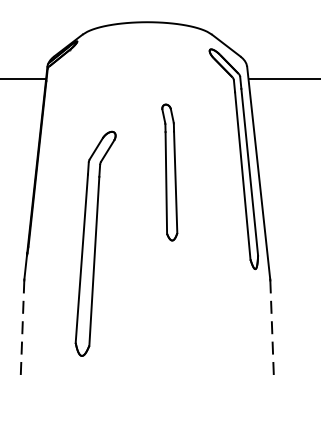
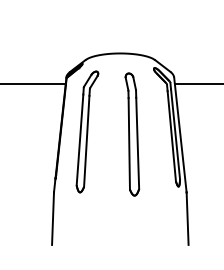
part: (169, 172) -> (132, 134), size x1.67
part: (95, 242) -> (87, 131), moved
line: (23, 330) -> (53, 219), dashed -> solid
line: (271, 330) -> (187, 219), dashed -> solid

